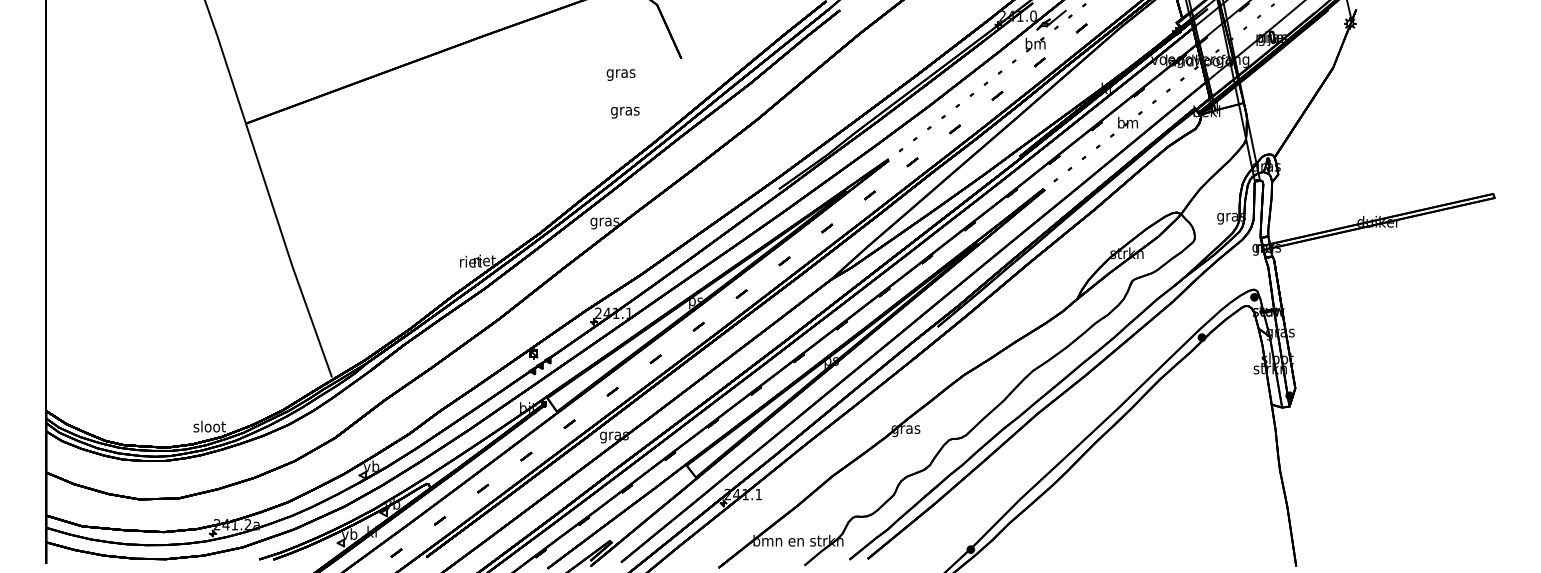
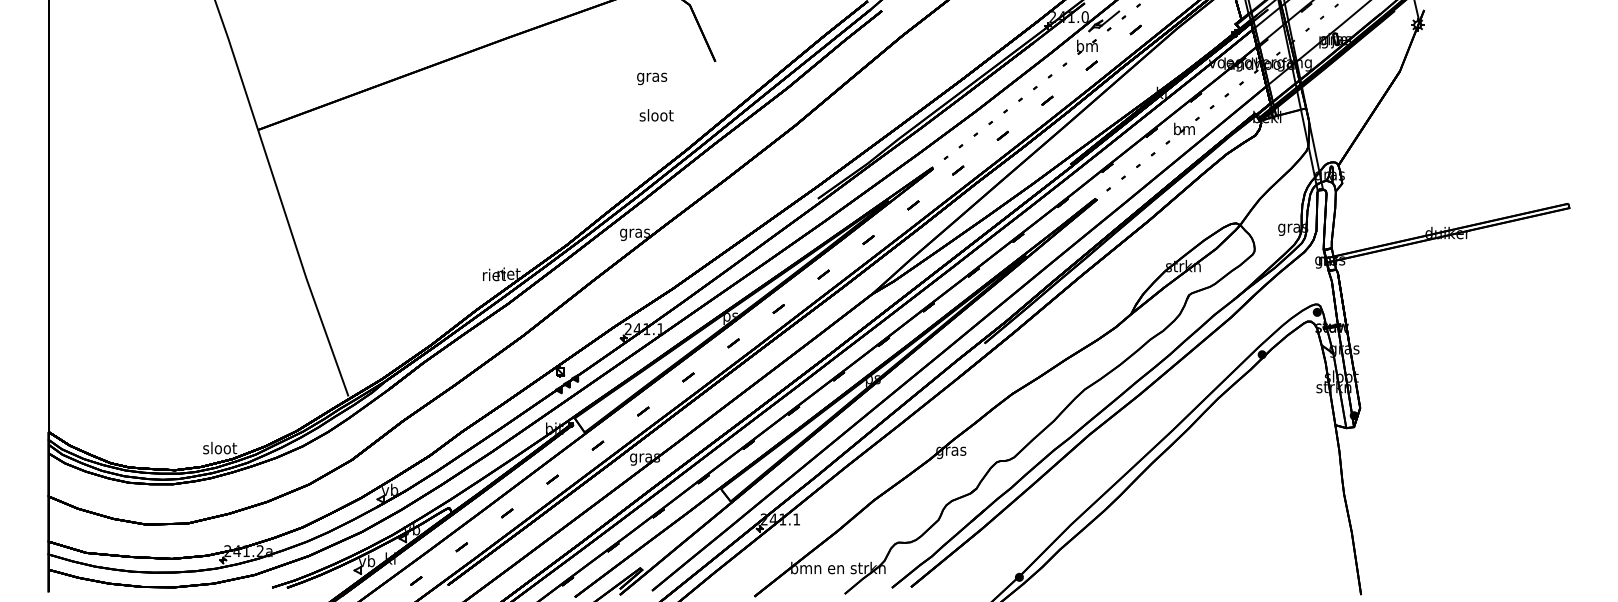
text: (625, 110) -> (656, 116), gras -> sloot

